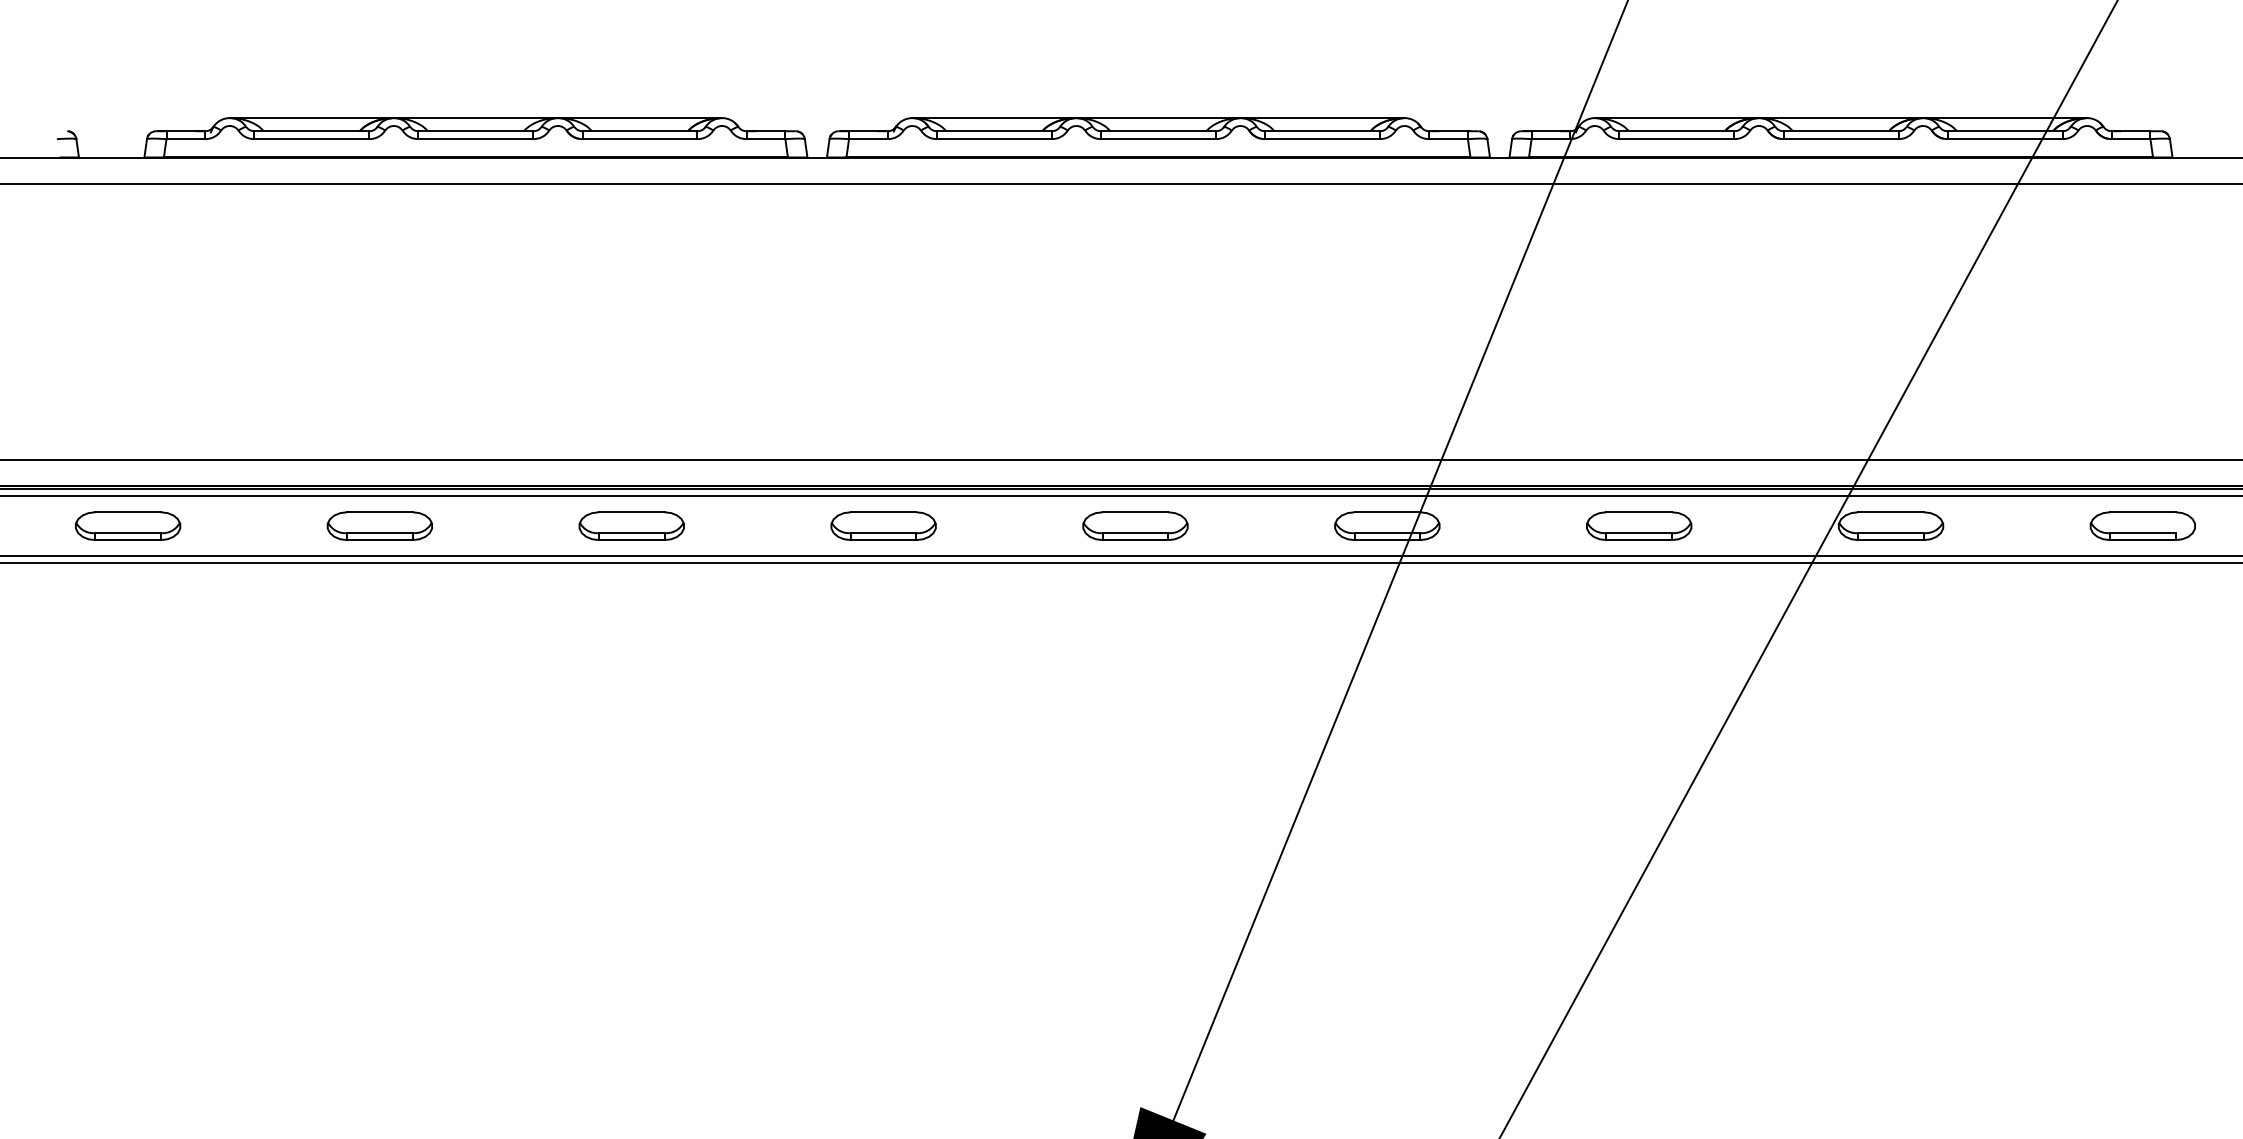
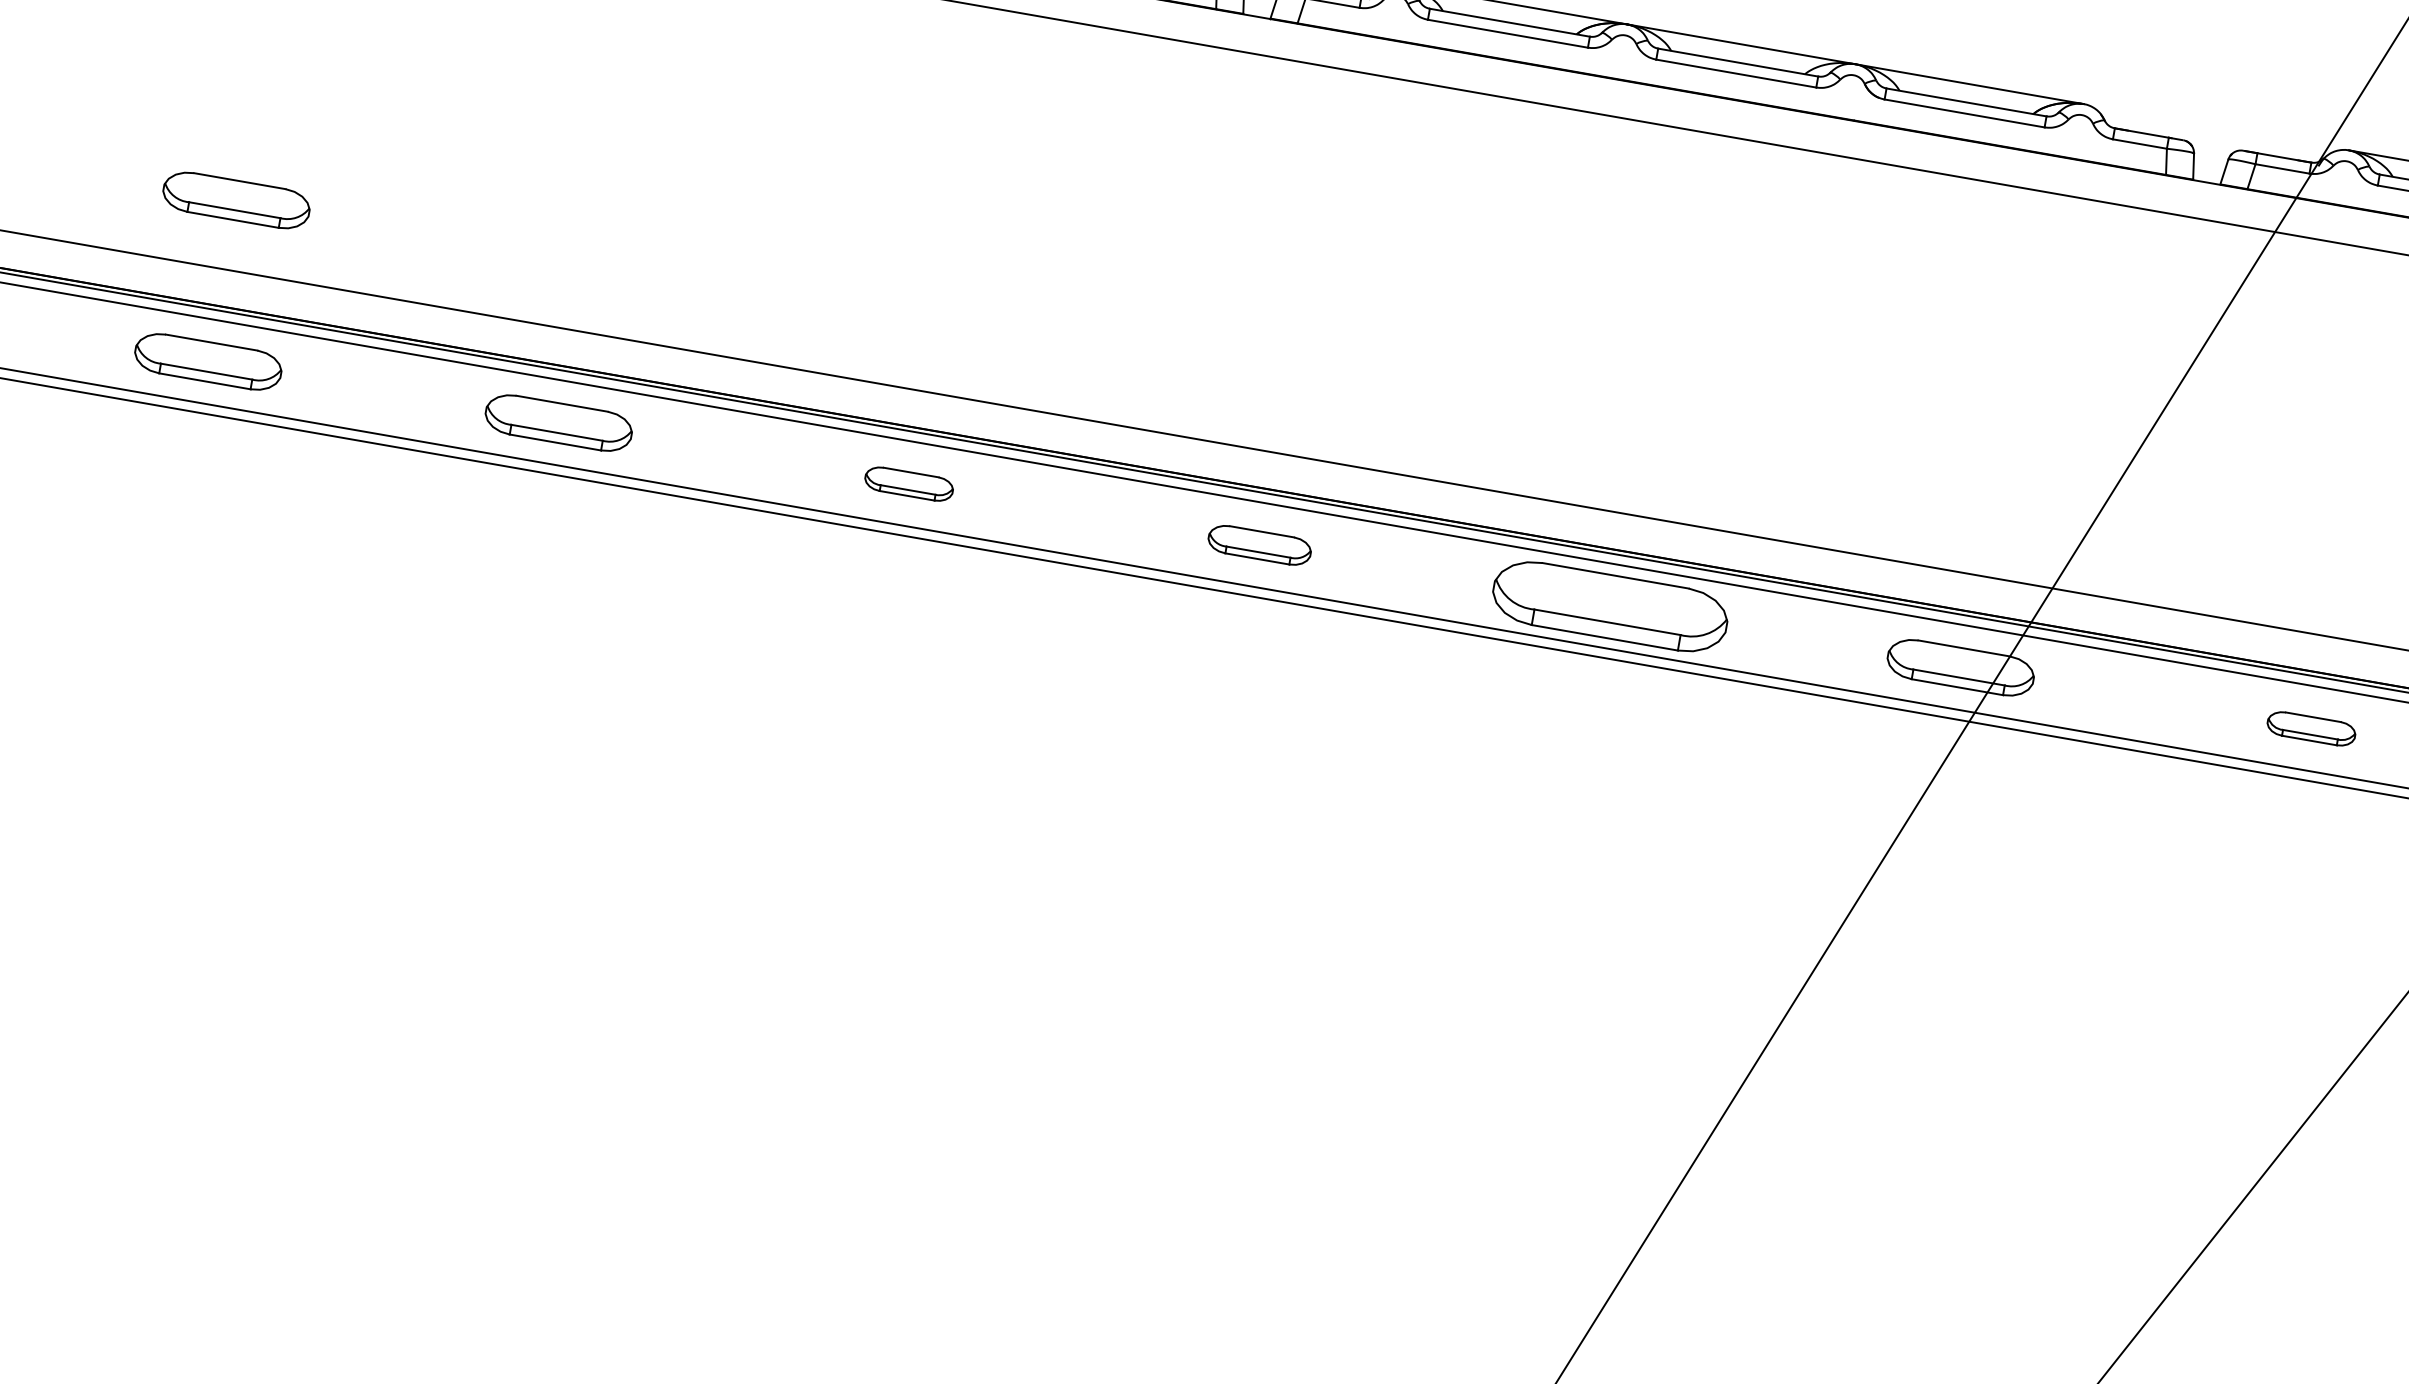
part: (128, 409) -> (237, 199), added
part: (631, 525) -> (909, 483), size x0.6
part: (883, 525) -> (1259, 544), size x0.7
part: (1135, 525) -> (1610, 605), size x1.6
part: (1639, 525) -> (2311, 728), size x0.6

